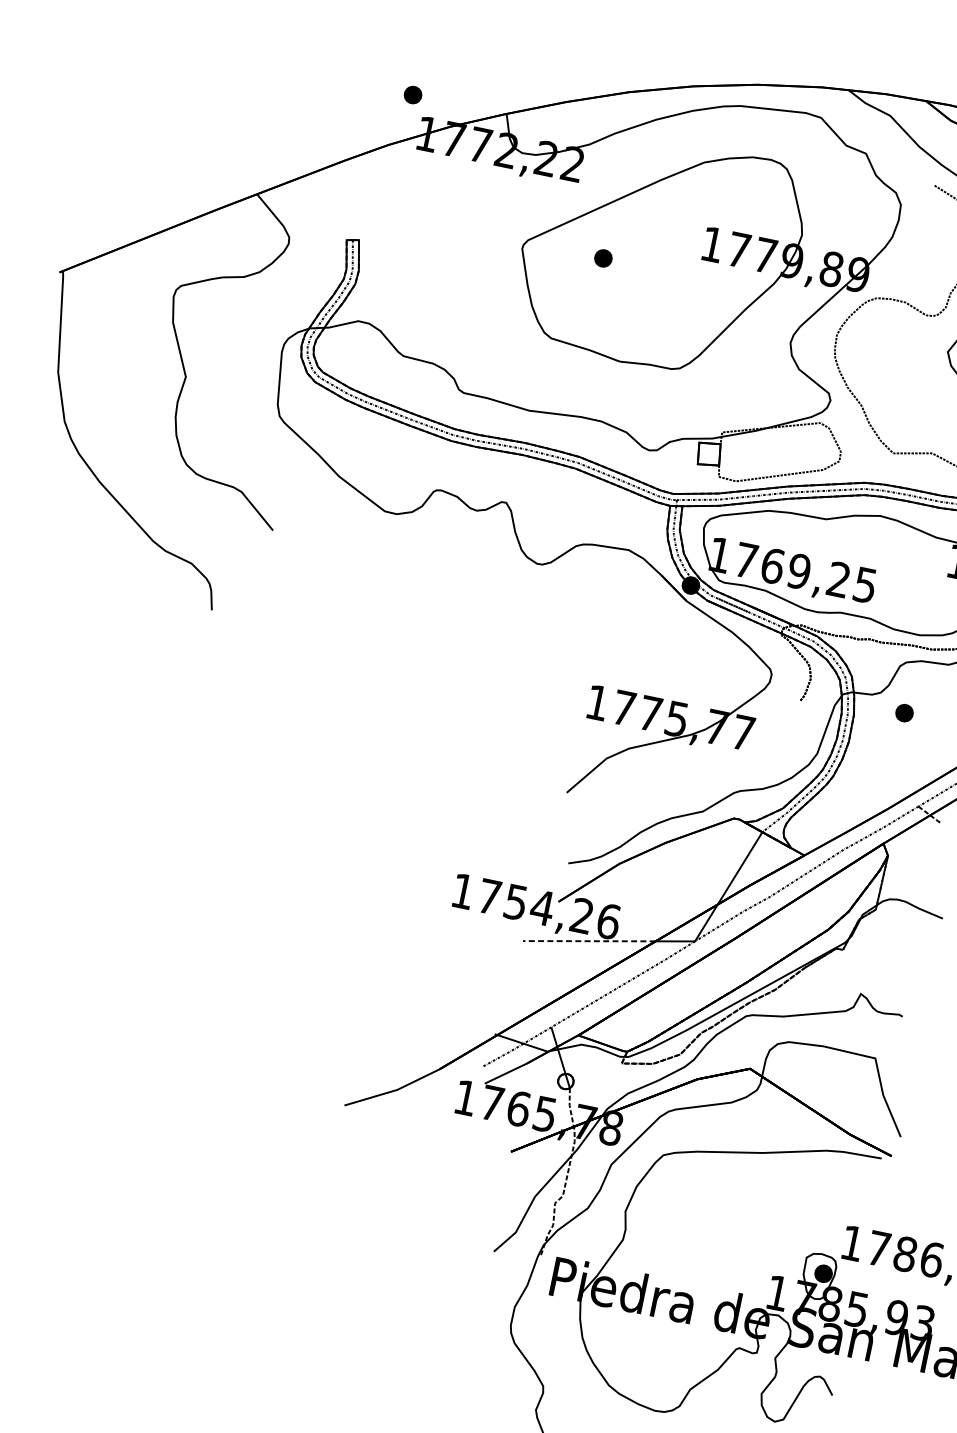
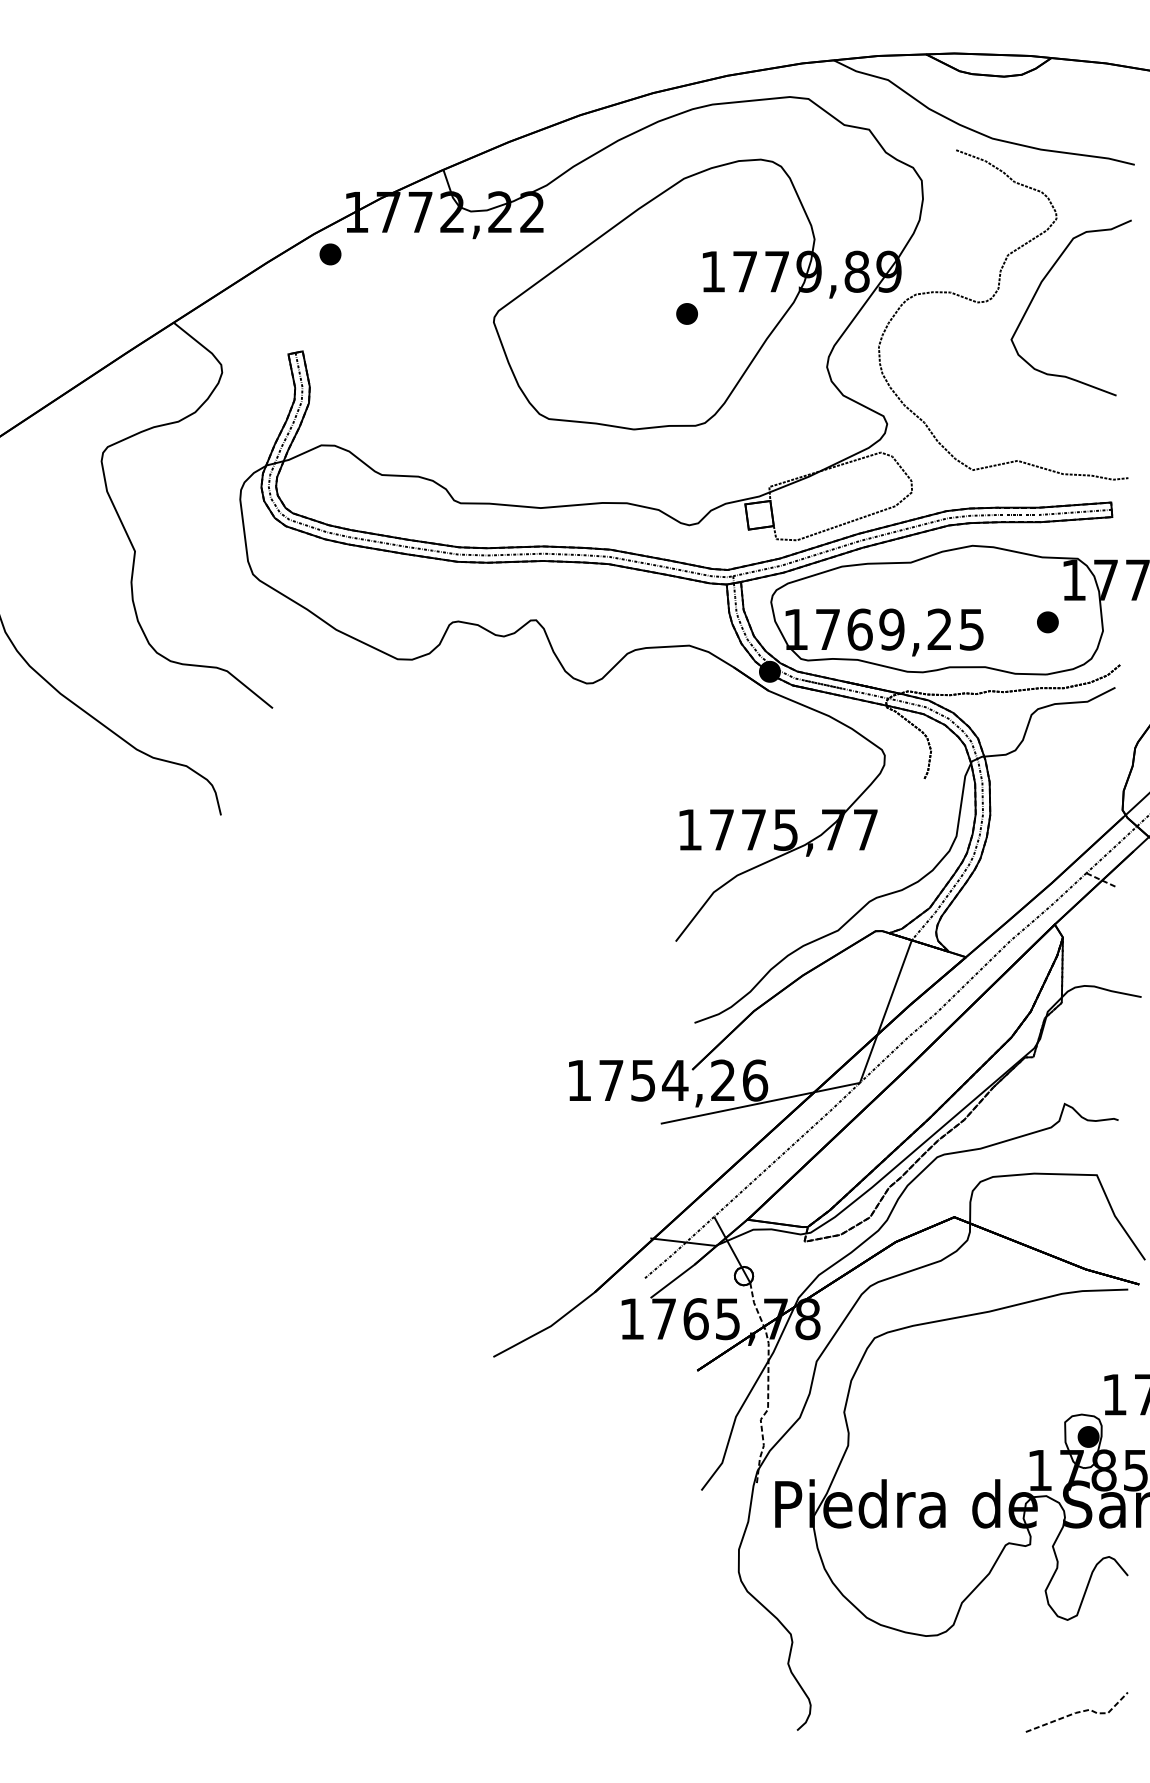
part: (413, 95) -> (330, 254), moved
part: (602, 257) -> (686, 313), moved
part: (904, 713) -> (1047, 622), moved
line: (589, 941) -> (737, 1108), dashed -> solid

